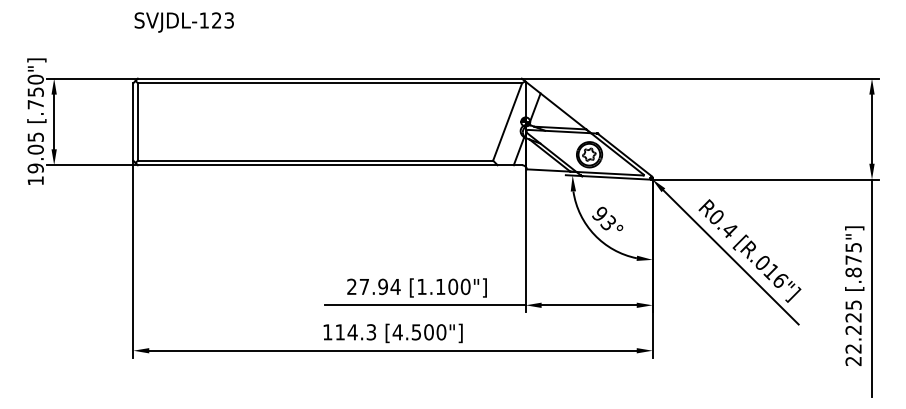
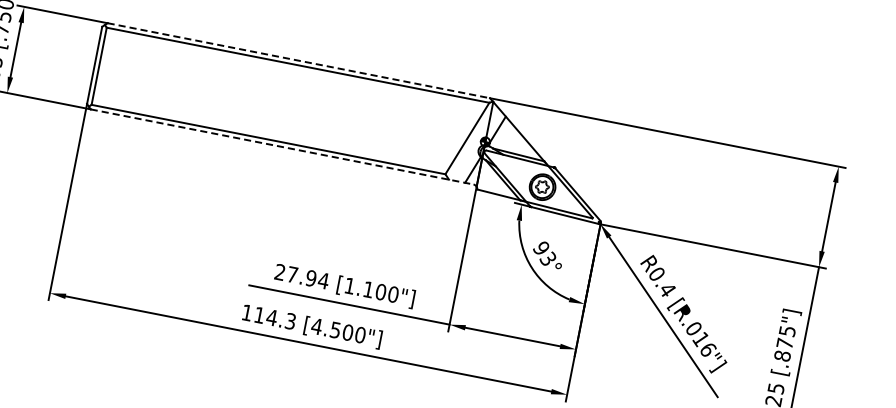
line: (329, 78) -> (298, 60), solid -> dashed
line: (330, 165) -> (282, 147), solid -> dashed

